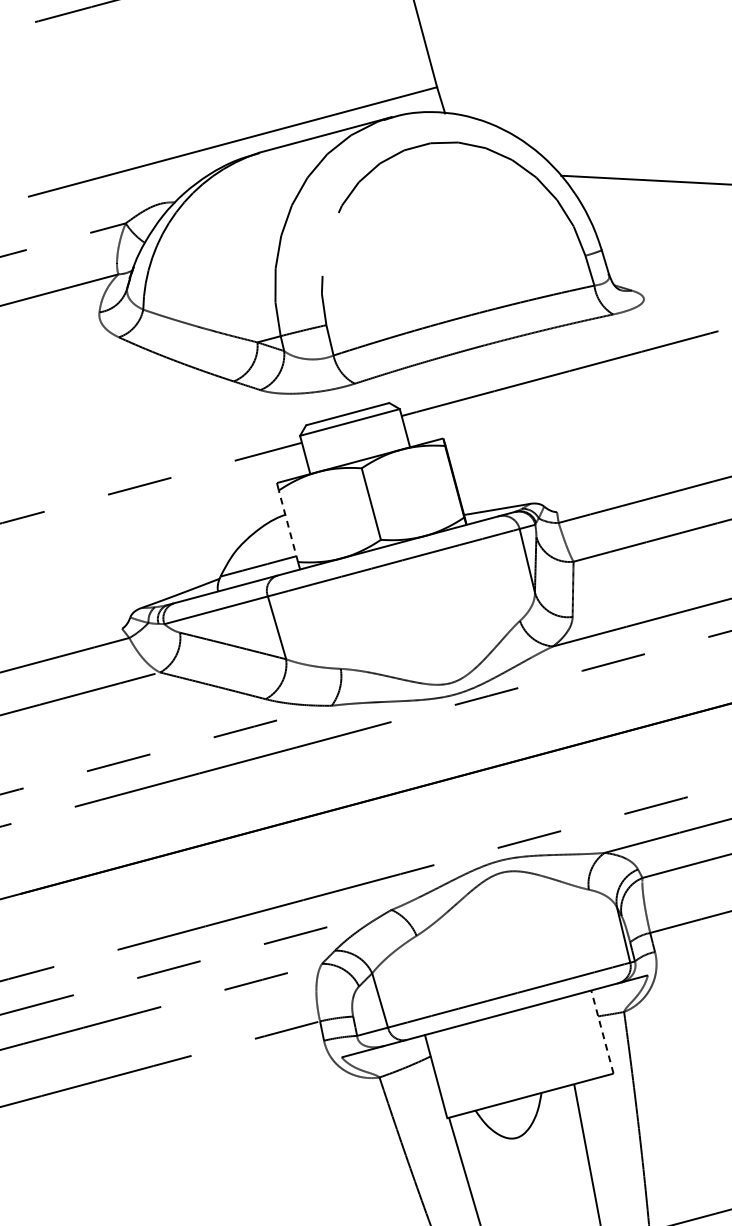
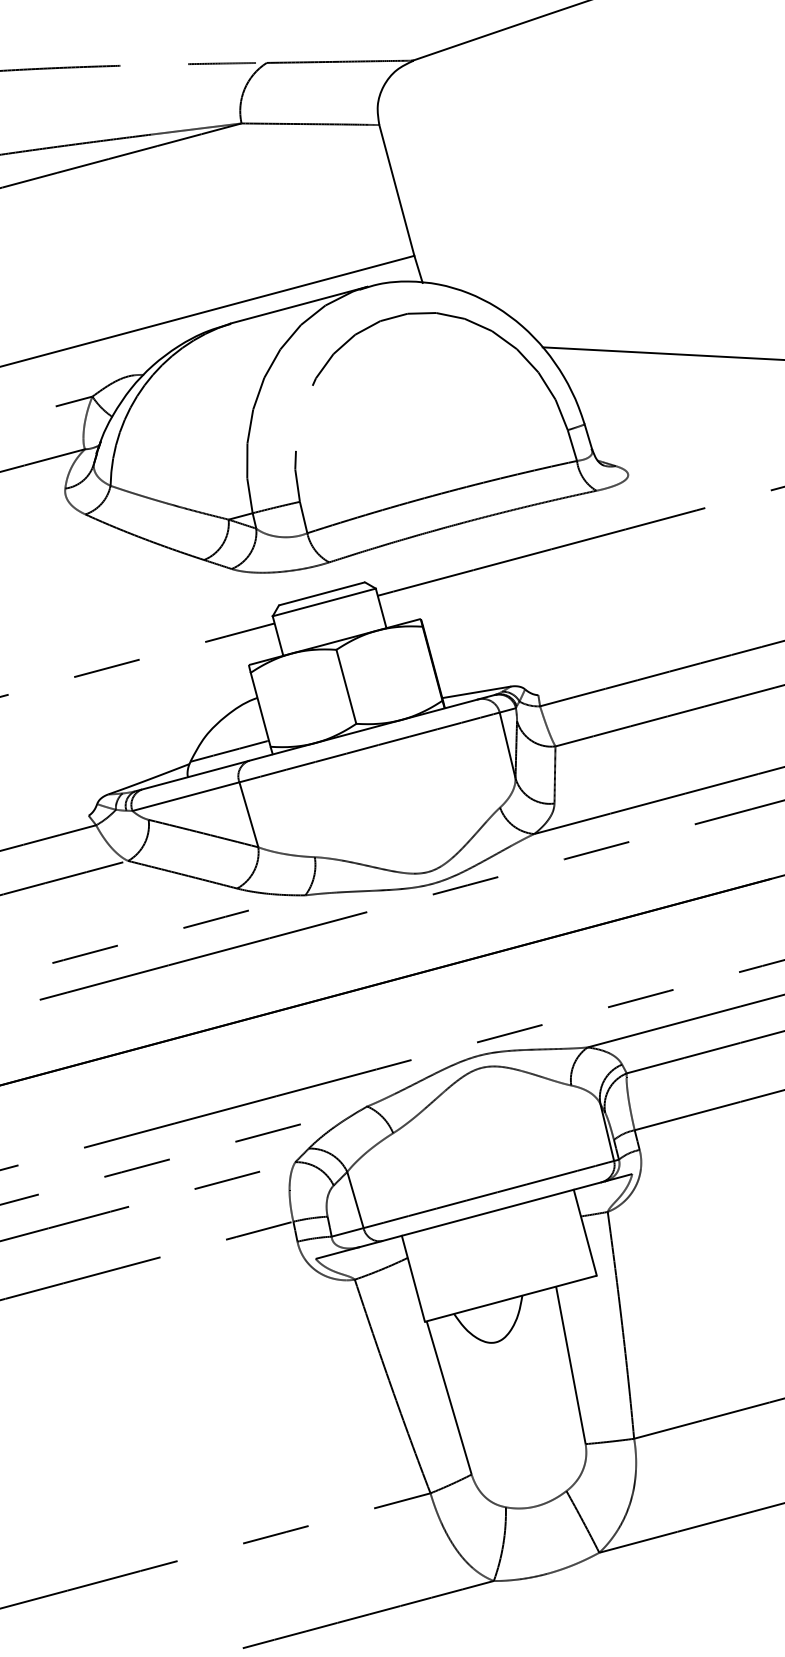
line: (288, 526) -> (260, 709), dashed -> solid
line: (602, 1031) -> (585, 1232), dashed -> solid

